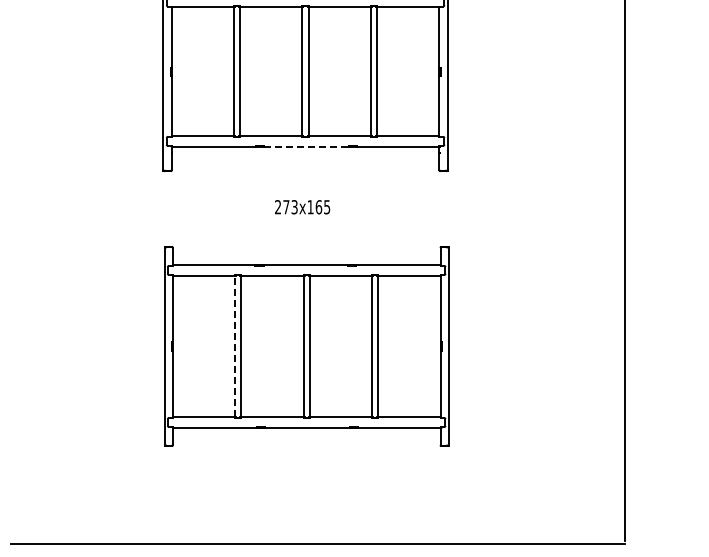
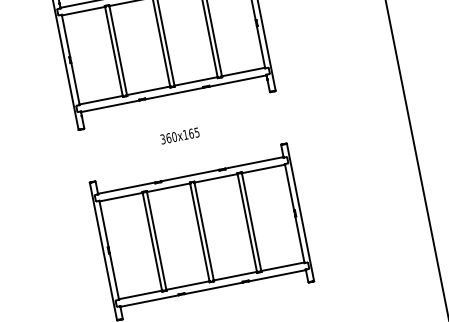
line: (306, 146) -> (174, 93), dashed -> solid
text: (286, 207) -> (168, 138), 273x165 -> 360x165
line: (235, 346) -> (152, 241), dashed -> solid

